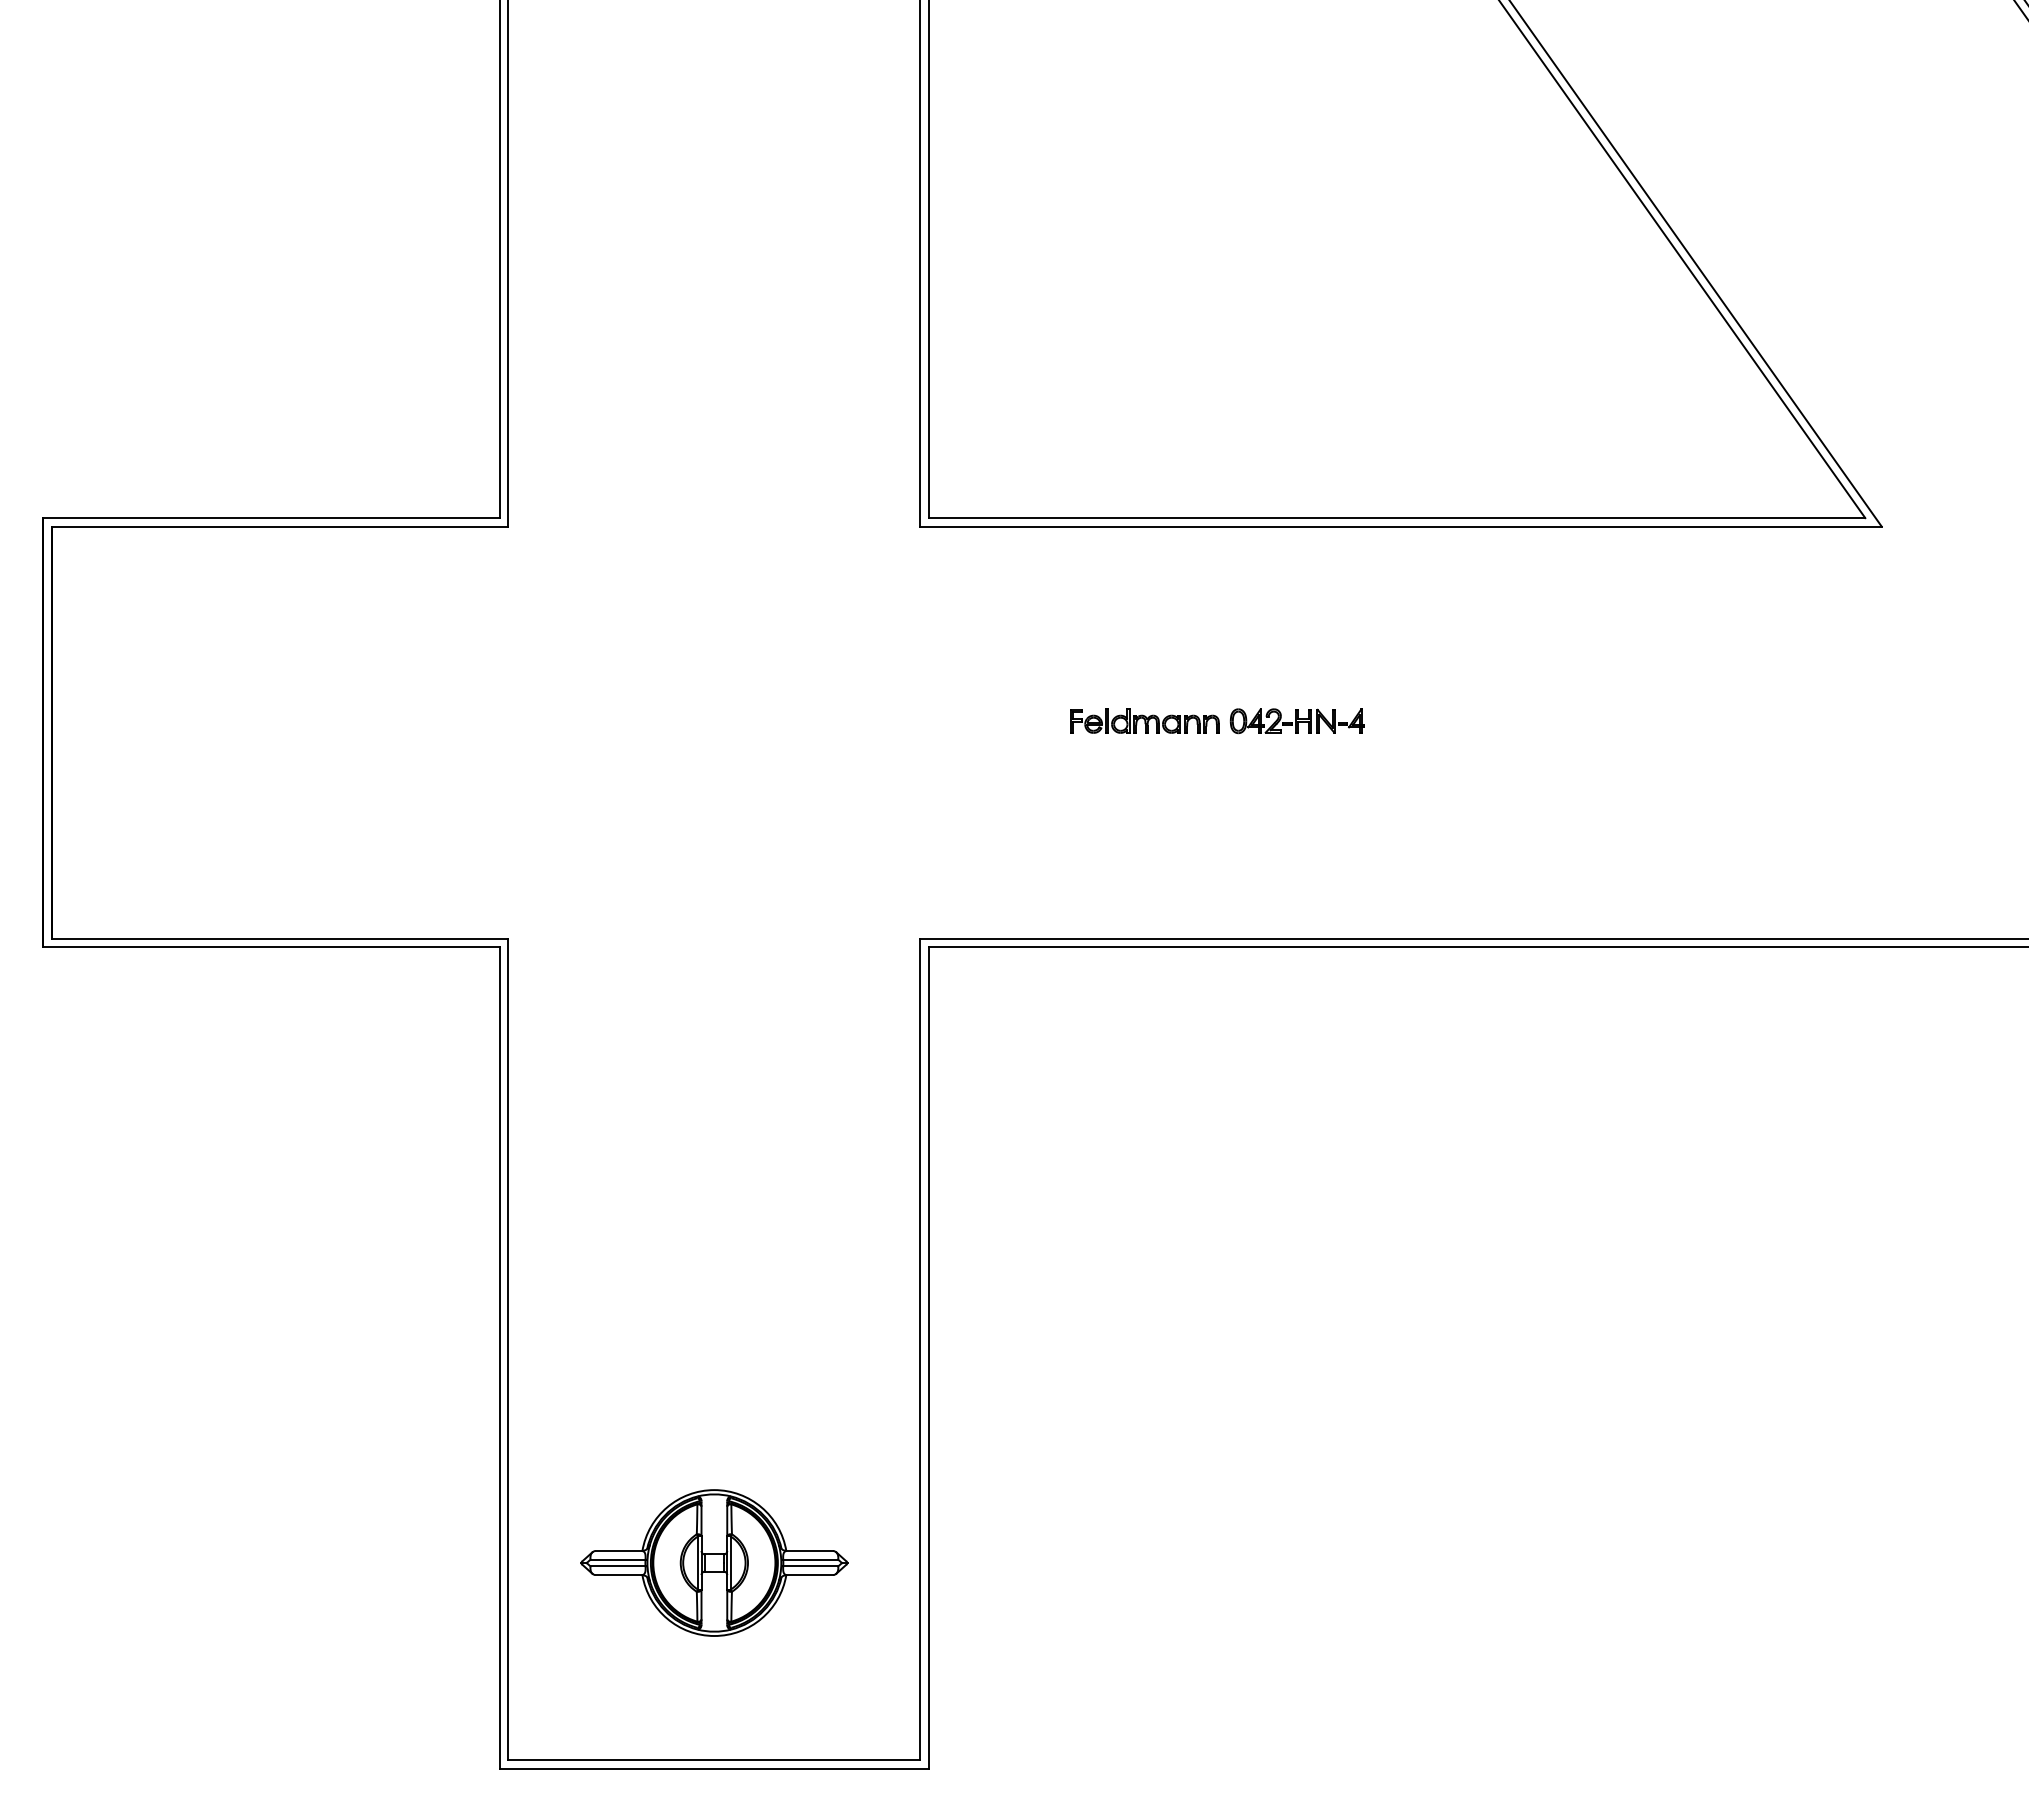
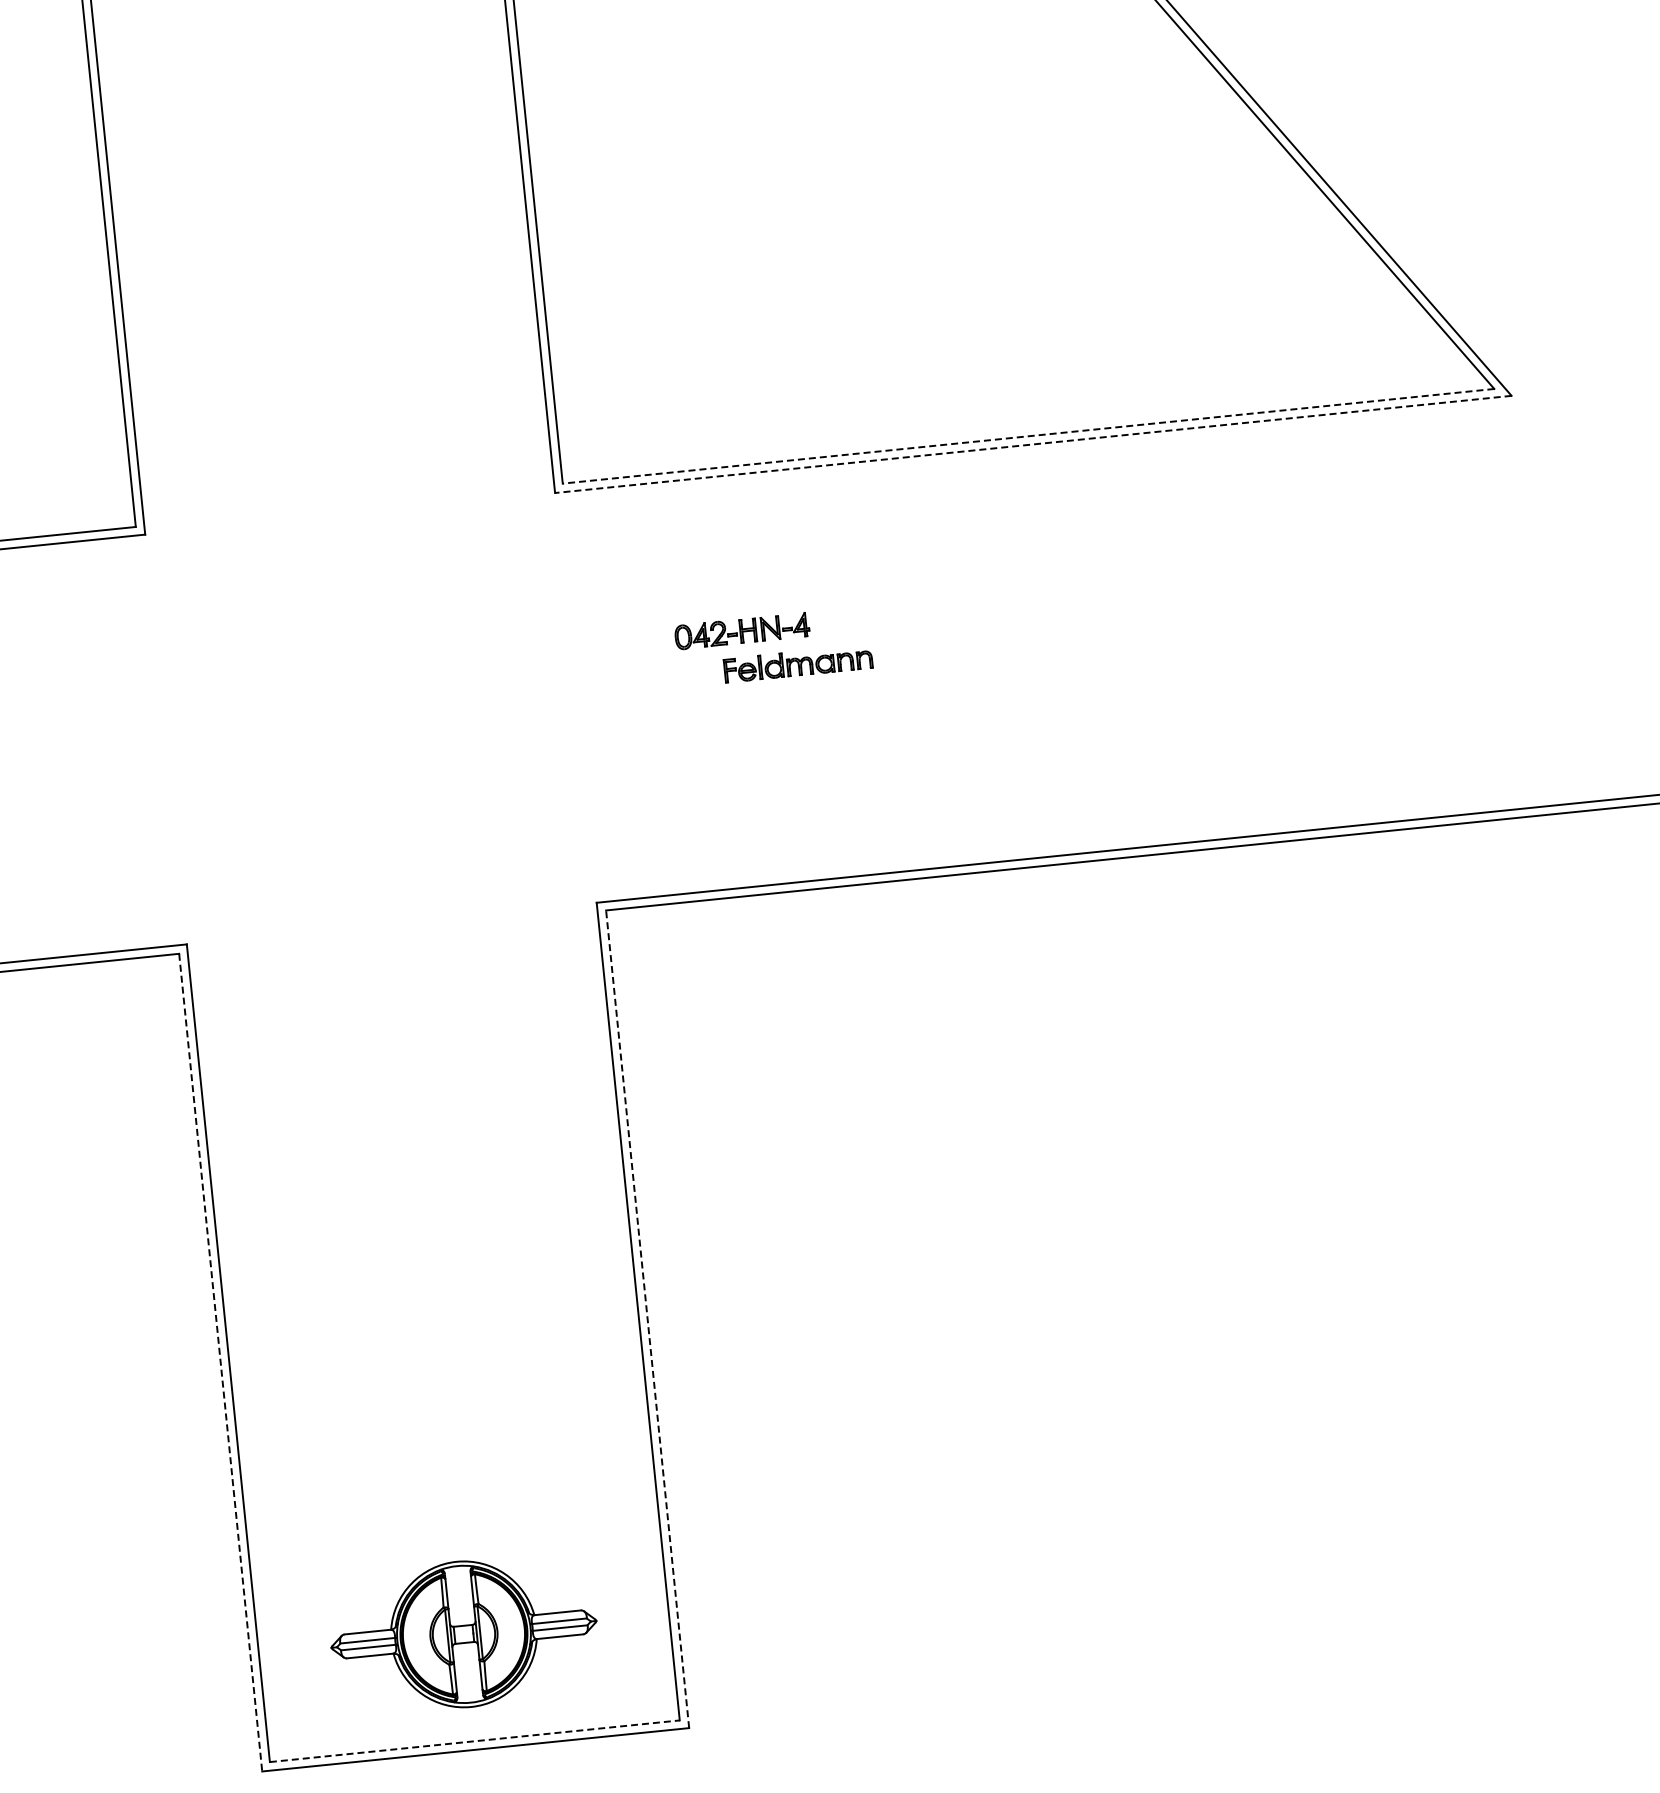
line: (1396, 518) -> (1027, 436), solid -> dashed
line: (1401, 526) -> (1033, 444), solid -> dashed
part: (1296, 721) -> (741, 631), moved
line: (499, 1358) -> (220, 1363), solid -> dashed
line: (928, 1358) -> (647, 1319), solid -> dashed
part: (714, 1562) -> (464, 1633), moved
line: (714, 1760) -> (474, 1741), solid -> dashed

